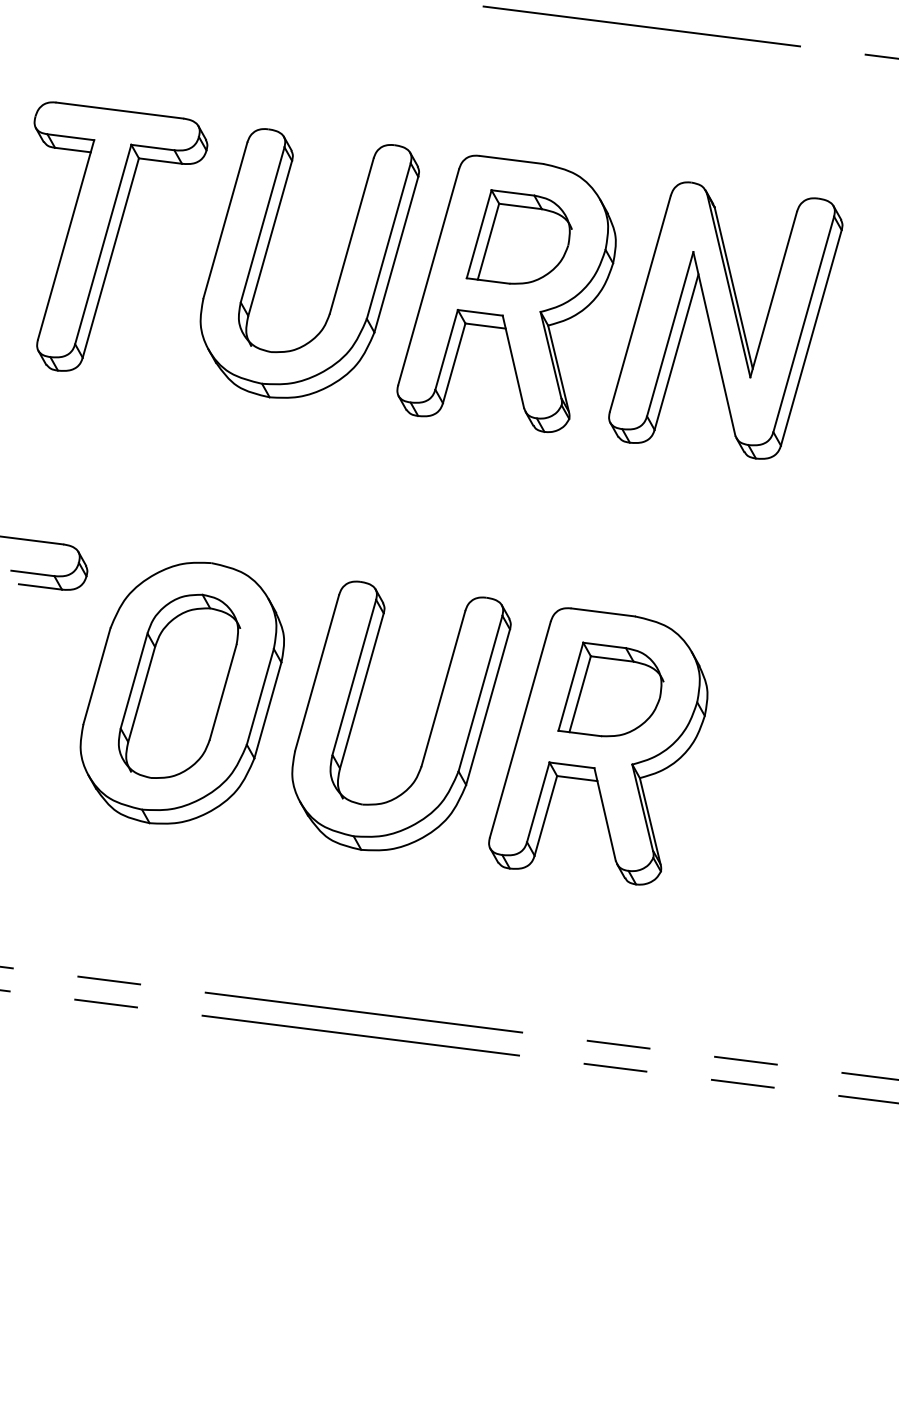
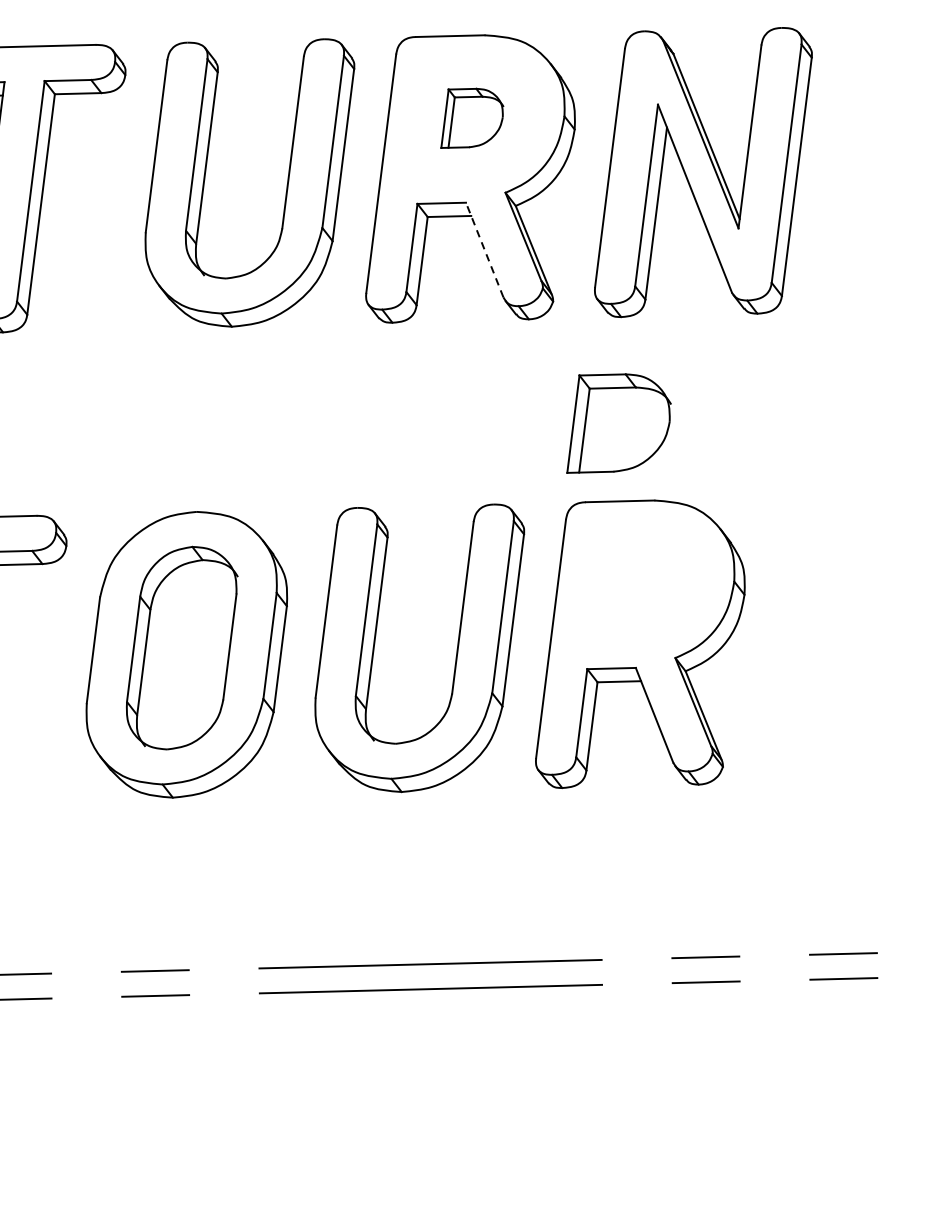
part: (518, 236) -> (470, 116), size x0.6
line: (513, 361) -> (484, 249), solid -> dashed
part: (610, 689) -> (615, 420), moved

